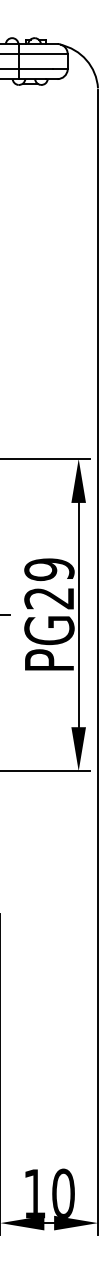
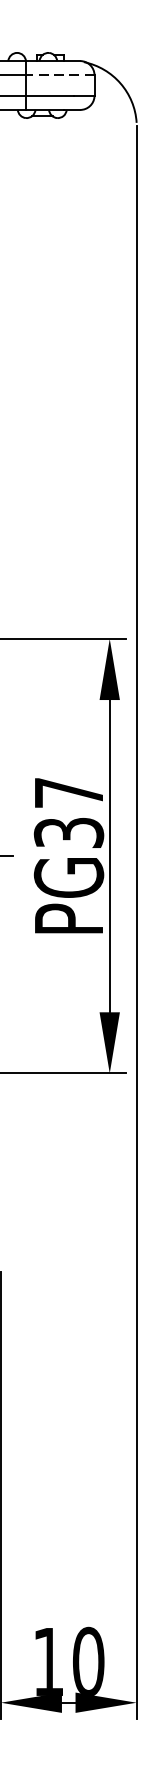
line: (43, 54) -> (60, 75), solid -> dashed
text: (49, 583) -> (69, 812), PG29 -> PG37

